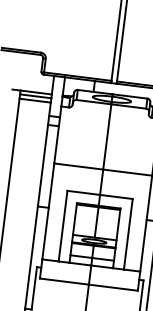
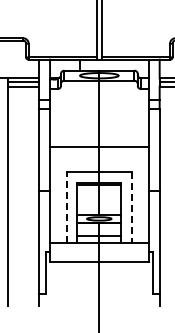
line: (63, 226) -> (66, 207), solid -> dashed
line: (128, 234) -> (132, 207), solid -> dashed

